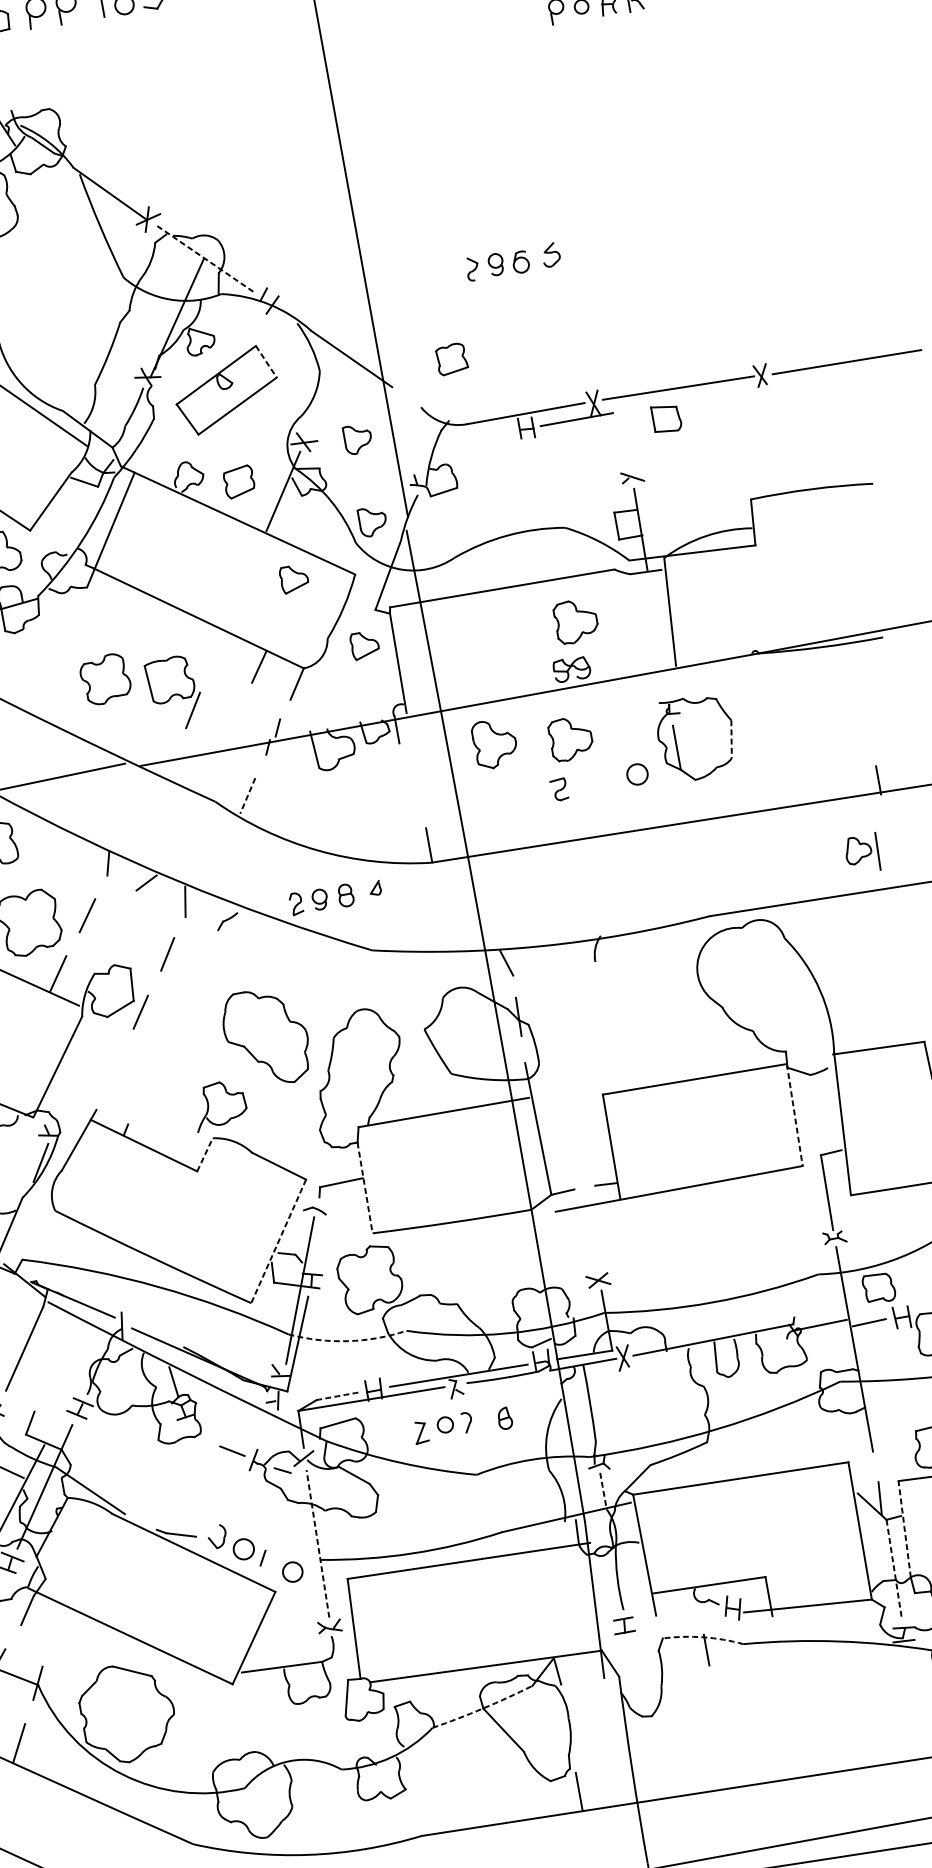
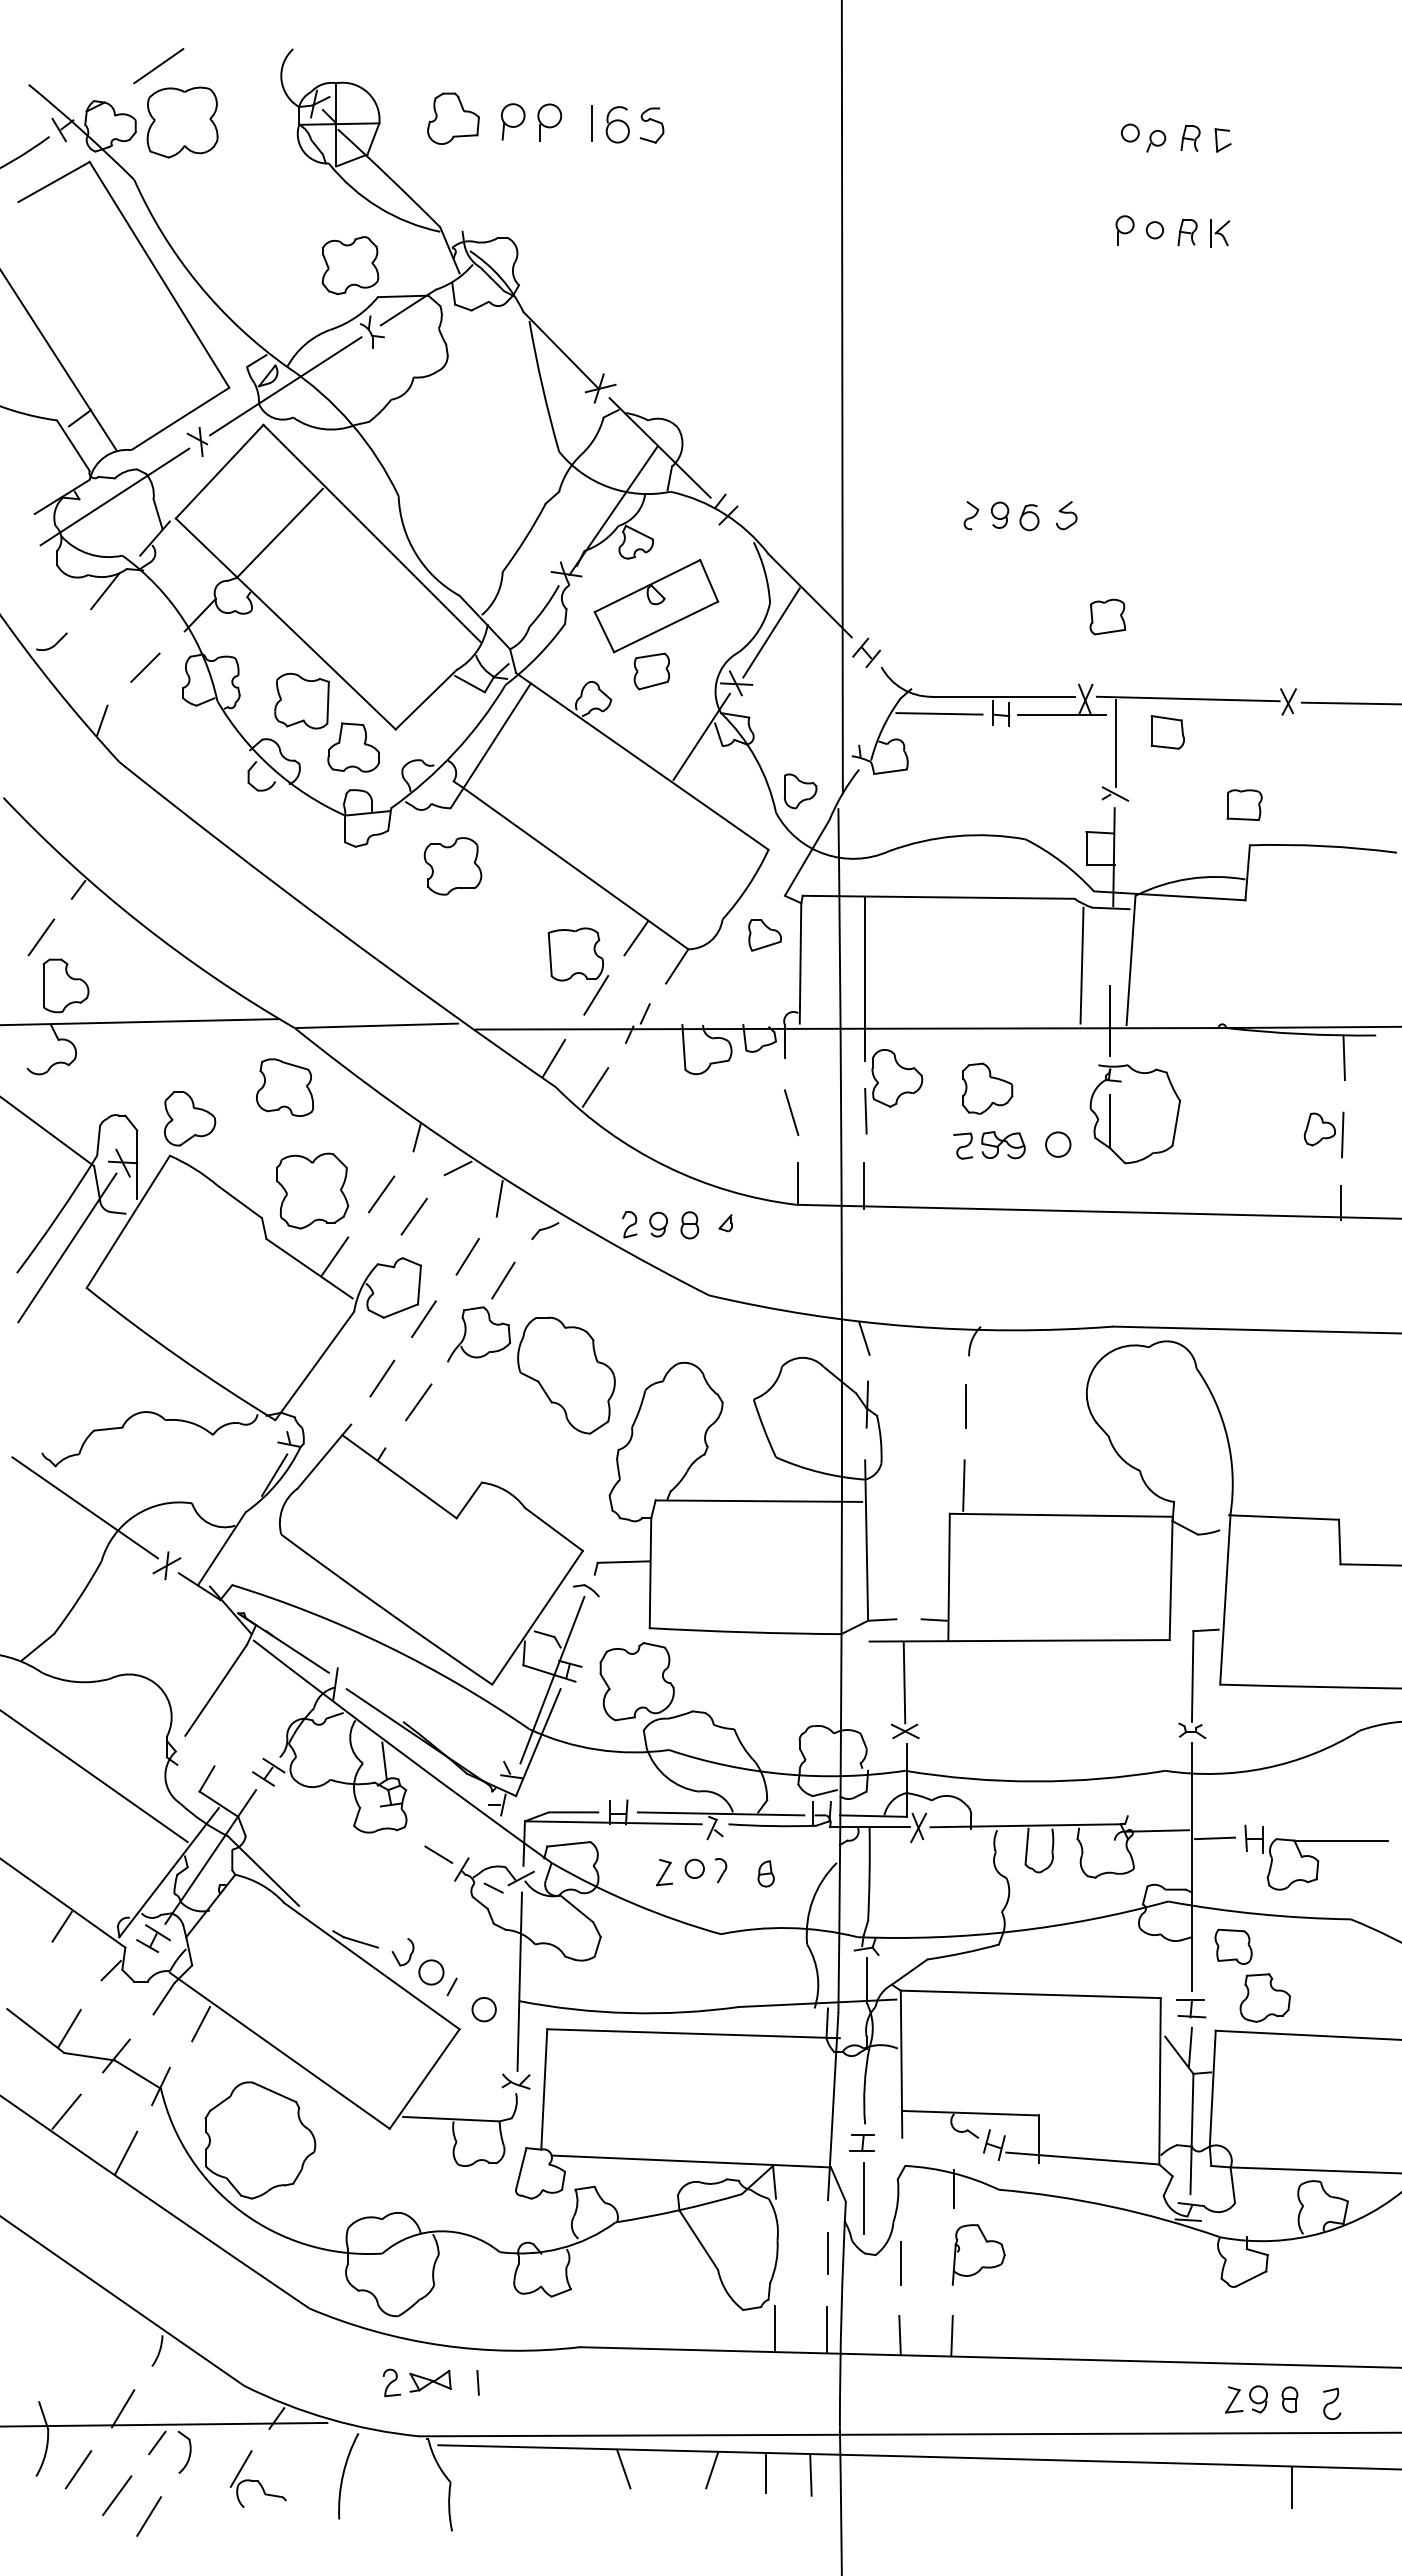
line: (206, 259) -> (660, 447), dashed -> solid
part: (451, 358) -> (1107, 616), moved
line: (266, 361) -> (709, 580), dashed -> solid
line: (325, 395) -> (771, 632), added
part: (406, 397) -> (866, 652), added
line: (626, 435) -> (1116, 743), added
line: (475, 436) -> (939, 713), added
part: (357, 439) -> (800, 691), removed
part: (740, 466) -> (1244, 804), added
part: (238, 482) -> (651, 671), moved
part: (293, 579) -> (695, 842), removed
part: (576, 621) -> (1018, 951), removed
line: (630, 623) -> (1081, 965), added
line: (859, 660) -> (1343, 1057), added
line: (662, 665) -> (1110, 1021), added
line: (454, 666) -> (865, 978), added
part: (572, 669) -> (1003, 1145), moved
part: (105, 679) -> (452, 866), moved
part: (174, 693) -> (578, 971), moved
line: (731, 739) -> (1176, 1123), dashed -> solid
line: (473, 774) -> (865, 1110), added
line: (208, 778) -> (553, 1058), added
line: (412, 787) -> (791, 1112), added
line: (247, 795) -> (595, 1087), dashed -> solid
line: (483, 837) -> (863, 1186), added
part: (862, 853) -> (1323, 1134), moved
line: (117, 929) -> (413, 1216), added
line: (200, 968) -> (503, 1280), added
line: (599, 1003) -> (965, 1406), added
line: (115, 1067) -> (382, 1378), added
line: (609, 1069) -> (963, 1485), added
line: (148, 1081) -> (418, 1402), added
part: (219, 1105) -> (478, 1334), moved
line: (795, 1115) -> (1171, 1578), dashed -> solid
line: (205, 1154) -> (469, 1500), dashed -> solid
line: (365, 1188) -> (650, 1573), dashed -> solid
line: (278, 1241) -> (537, 1617), dashed -> solid
line: (590, 1241) -> (904, 1683), added
part: (878, 1287) -> (1233, 1946), moved
arc: (347, 1341) -> (597, 1749), dashed -> solid
arc: (337, 1396) -> (573, 1812), dashed -> solid
part: (875, 1466) -> (1191, 2008), added
line: (603, 1491) -> (866, 1980), dashed -> solid
line: (904, 1529) -> (1212, 2088), dashed -> solid
line: (317, 1543) -> (519, 1981), dashed -> solid
line: (893, 1570) -> (1191, 2134), dashed -> solid
line: (62, 1626) -> (201, 2024), added
arc: (703, 1637) -> (953, 2173), dashed -> solid
line: (633, 1671) -> (863, 2198), added
part: (736, 1700) -> (978, 2254), added
arc: (483, 1708) -> (679, 2210), dashed -> solid
line: (673, 1718) -> (900, 2262), added
line: (612, 1721) -> (828, 2253), added
line: (726, 1772) -> (951, 2336), added
line: (683, 1778) -> (899, 2335), added
line: (622, 1785) -> (826, 2330), added

